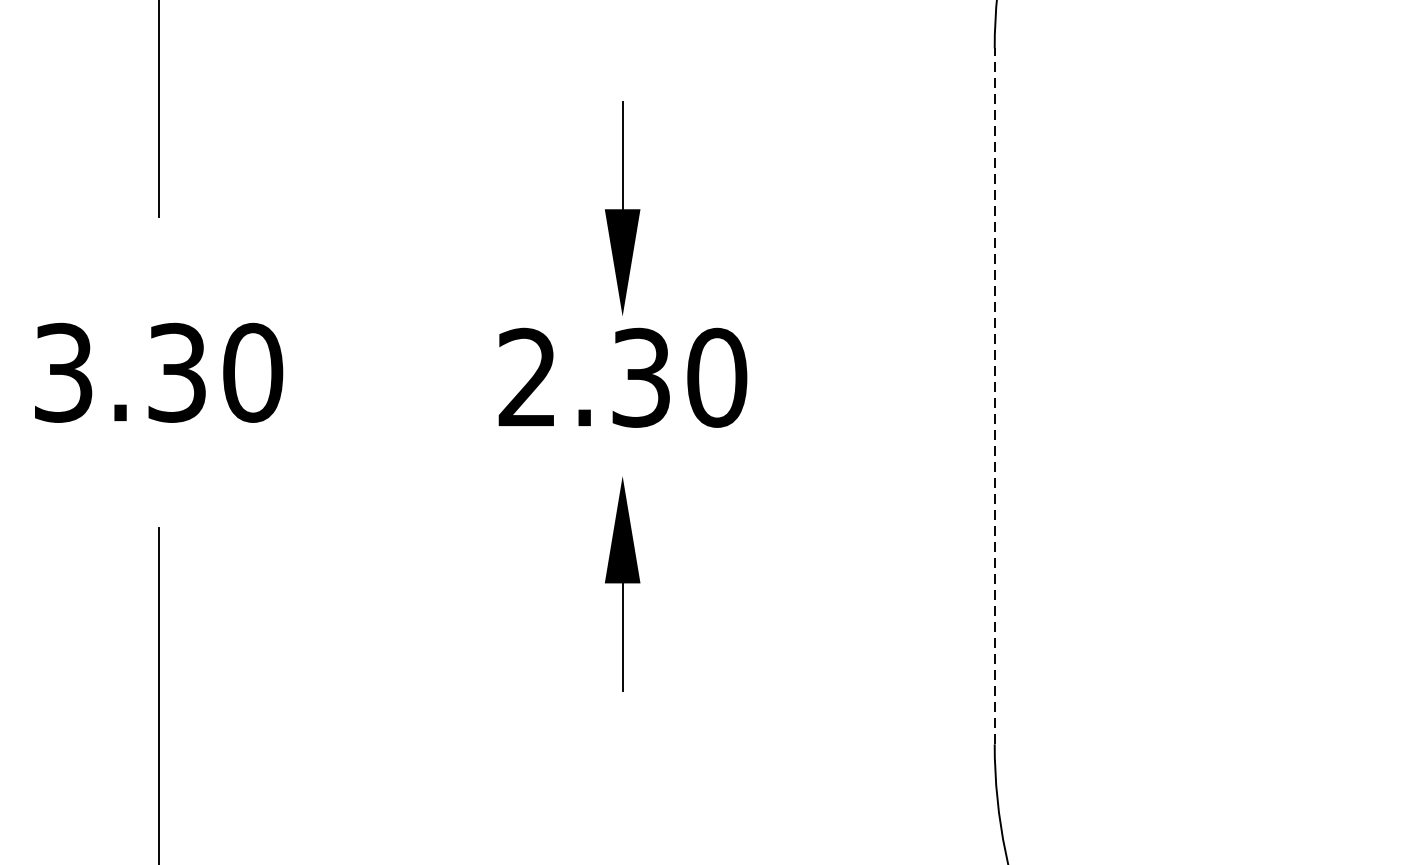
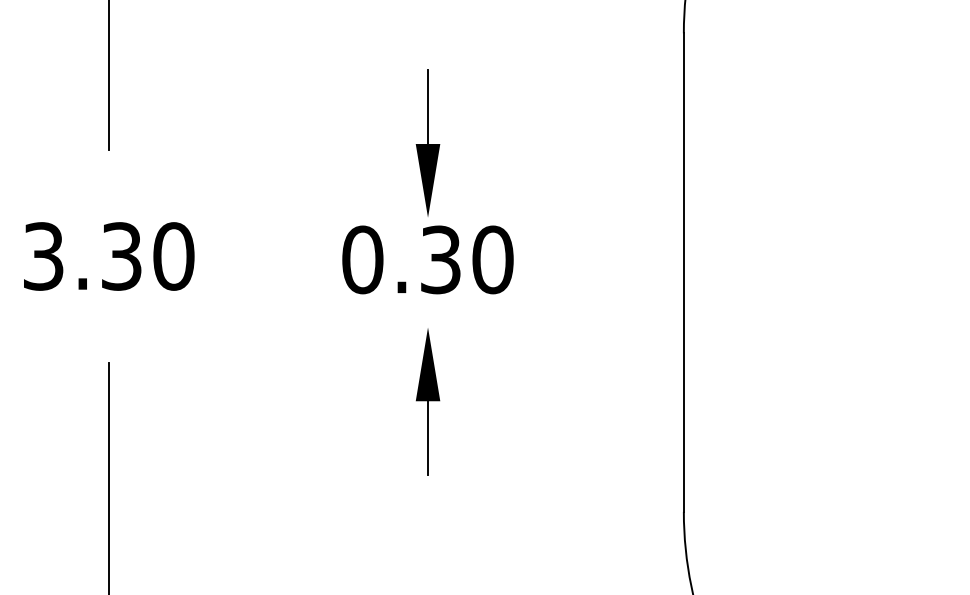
text: (527, 377) -> (362, 259), 2.30 -> 0.30
line: (994, 396) -> (683, 272), dashed -> solid

